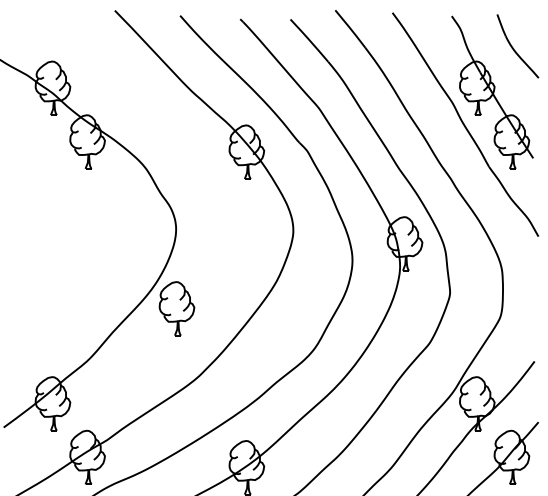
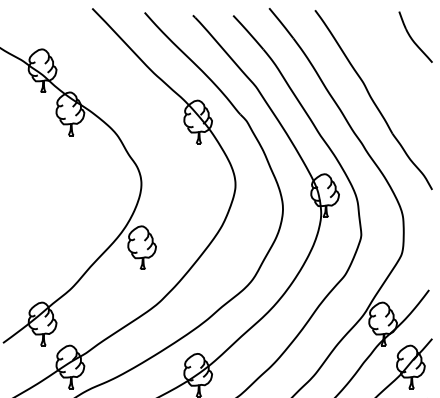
part: (492, 92) -> (395, 74), removed

